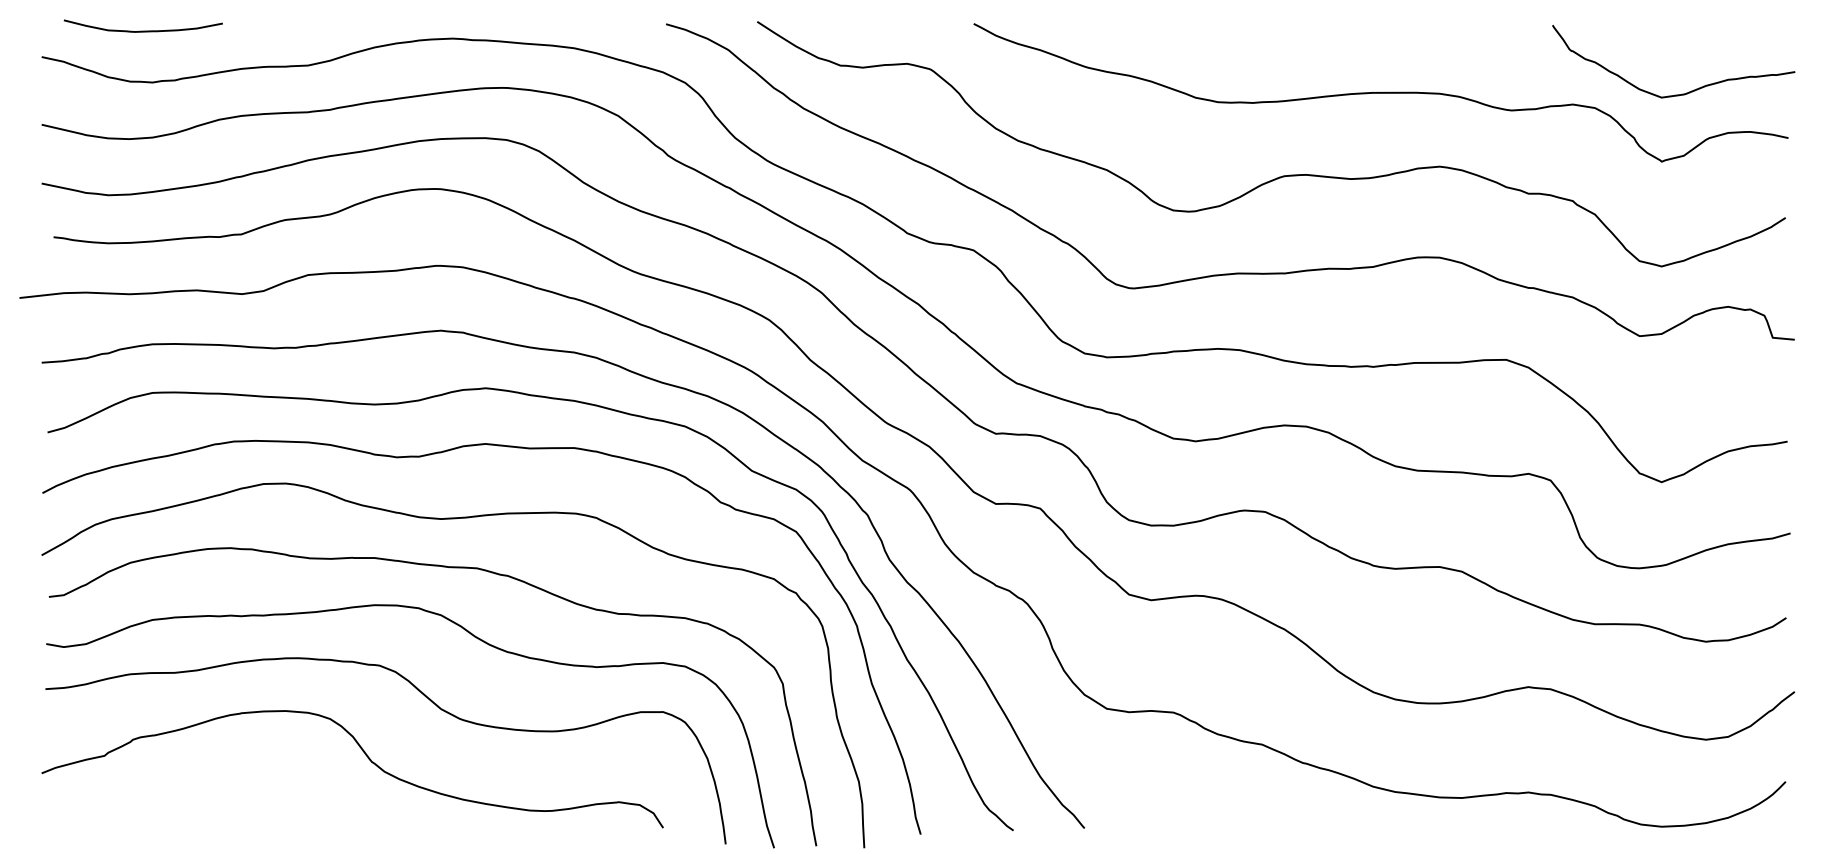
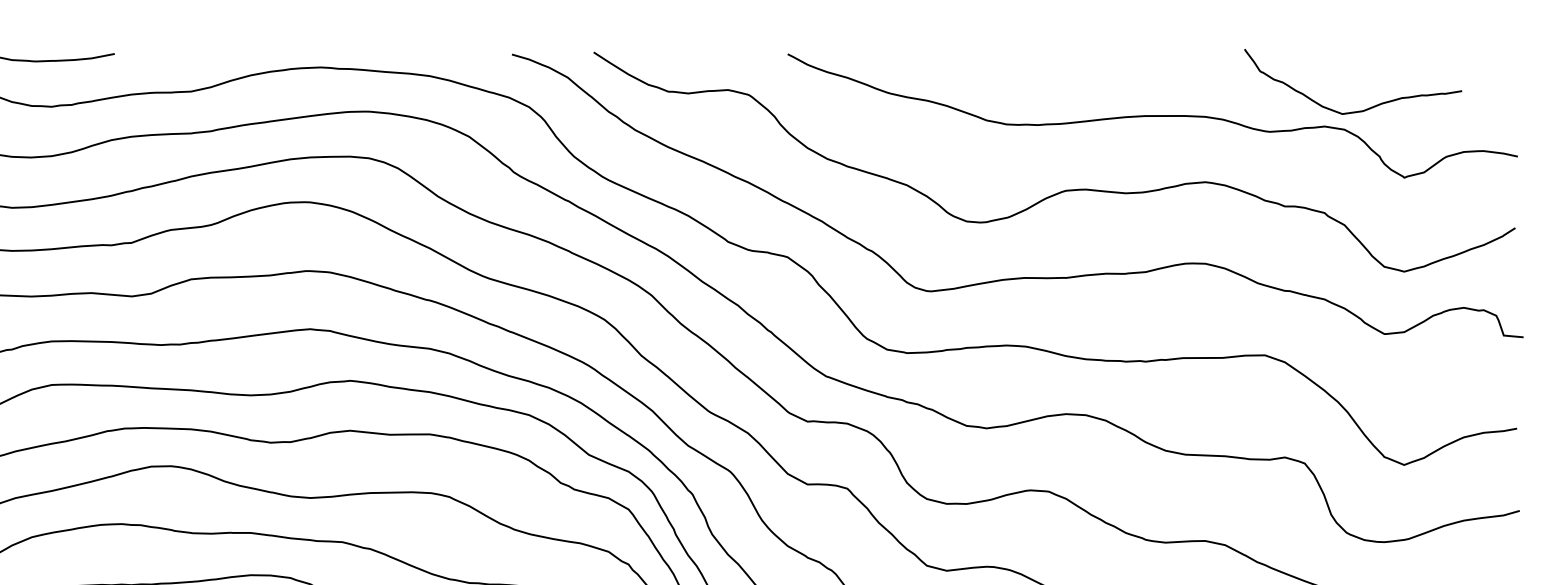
curve: (1675, 94) -> (1354, 111), moved

